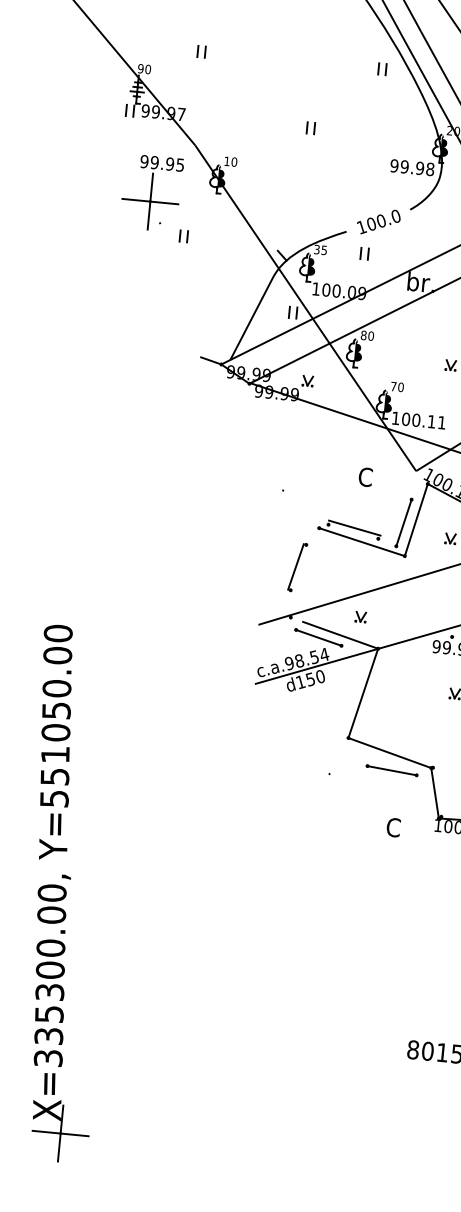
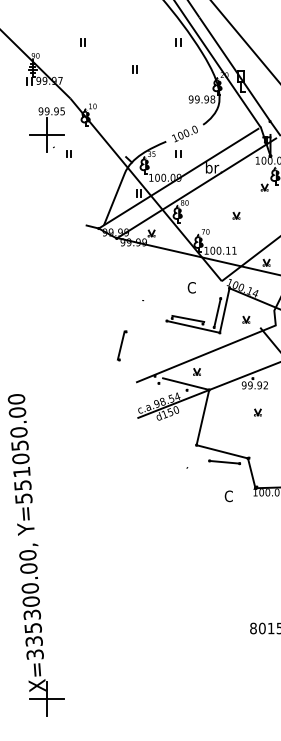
part: (200, 52) -> (82, 42), moved
part: (310, 127) -> (134, 69), moved
part: (298, 566) -> (122, 345), moved
line: (317, 637) -> (172, 386), removed

